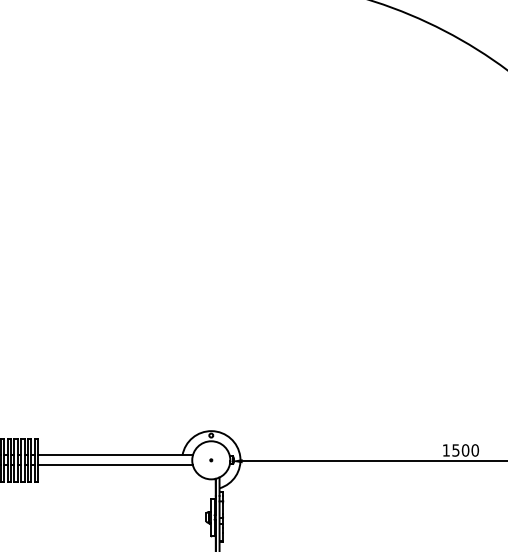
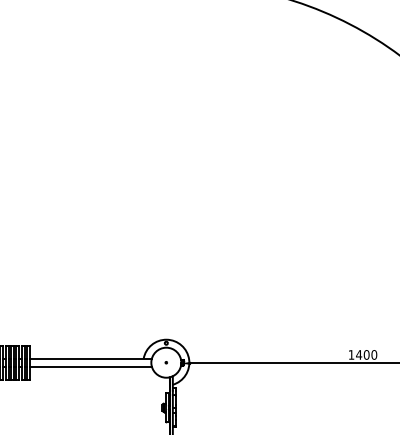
text: (456, 449) -> (359, 354), 1500 -> 1400

